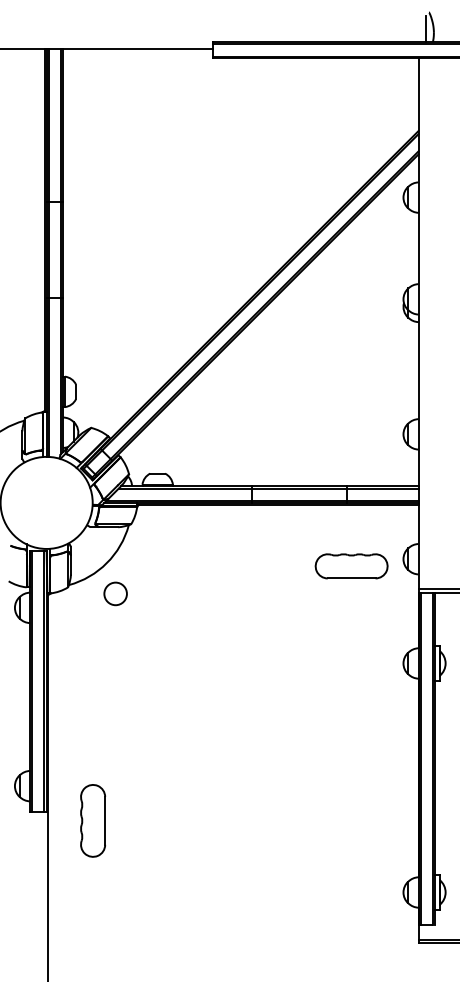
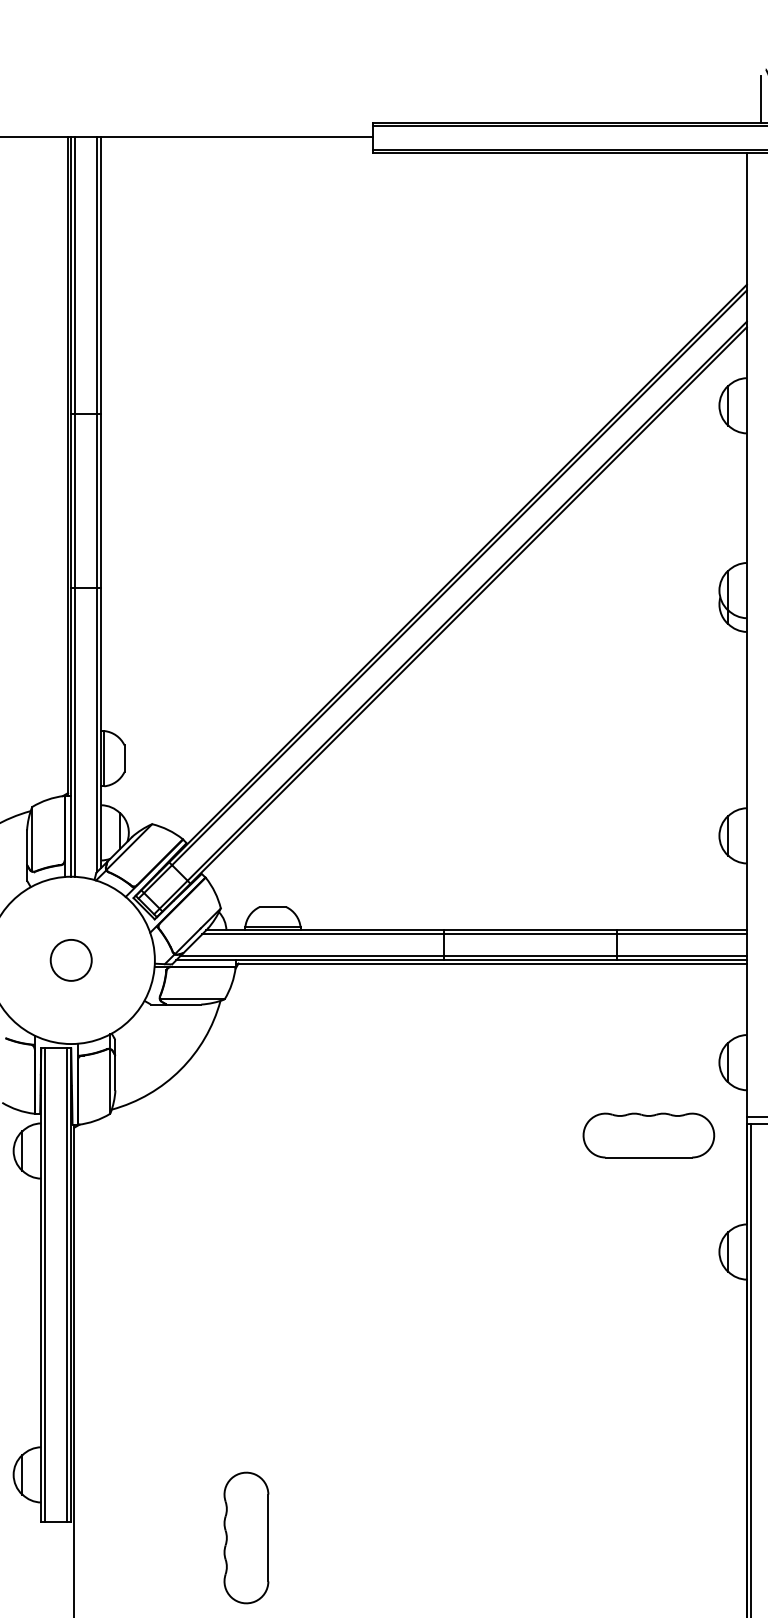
part: (351, 566) -> (648, 1135), moved
circle: (115, 593) -> (70, 959), moved
part: (92, 820) -> (245, 1537), moved

